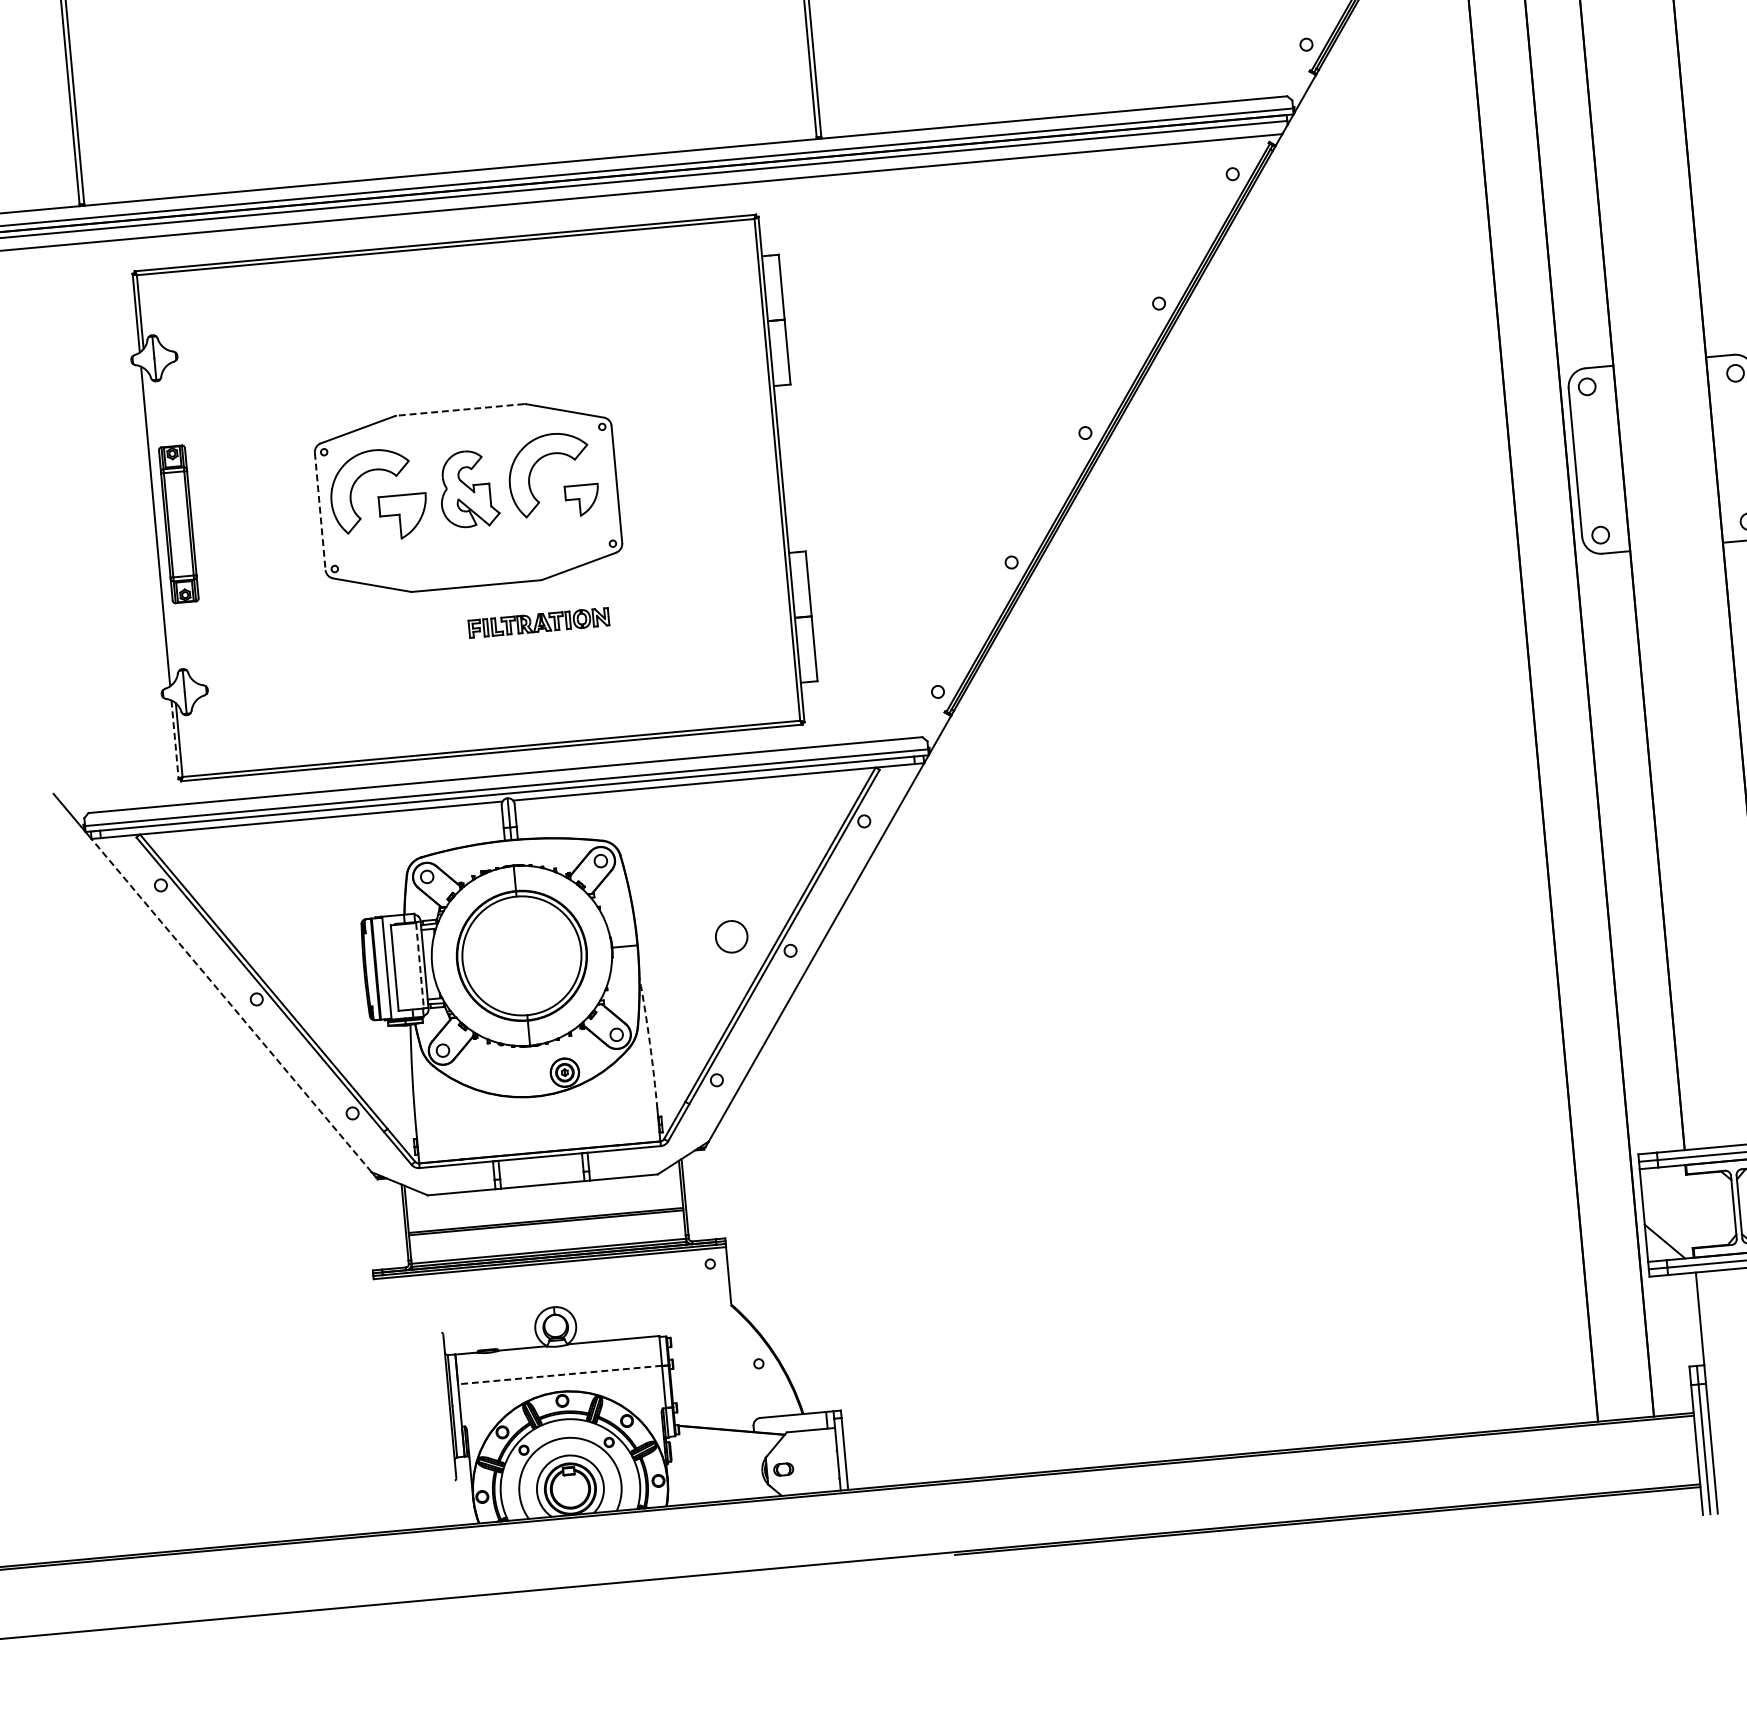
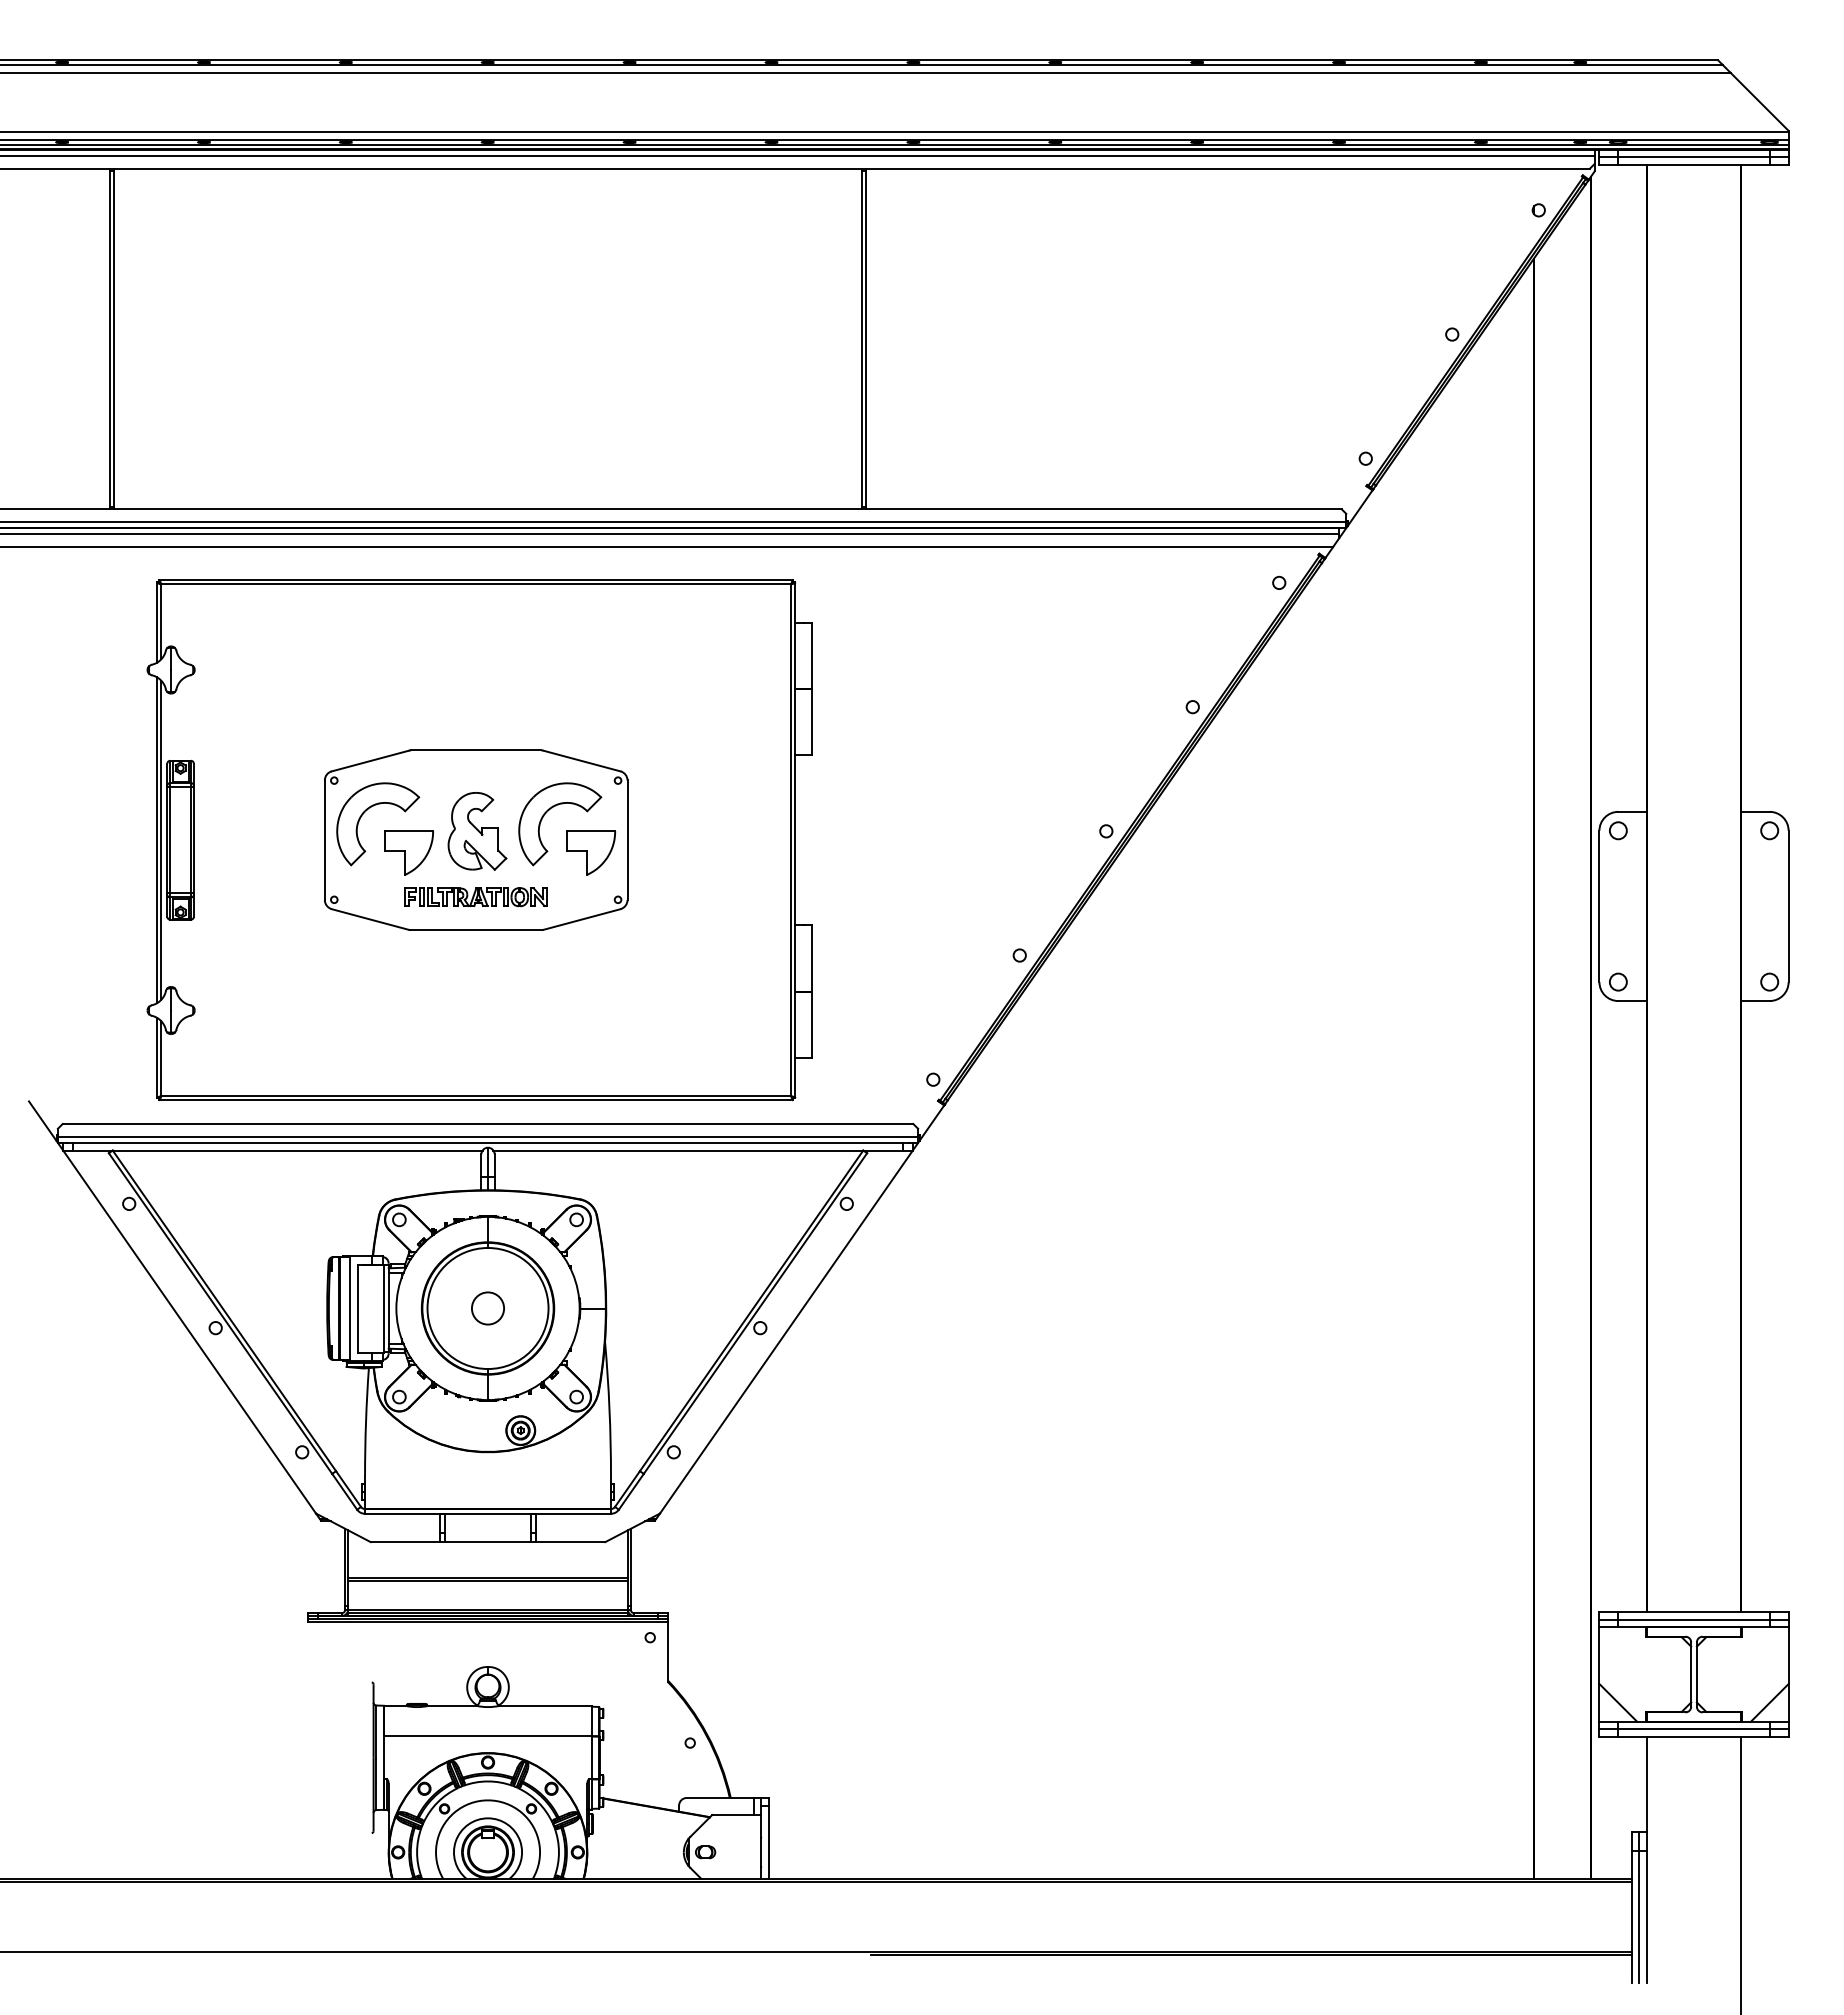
line: (460, 410) -> (476, 750), dashed -> solid
part: (582, 499) -> (591, 852), size x1.43
line: (319, 511) -> (324, 840), dashed -> solid
line: (160, 526) -> (161, 840), added
part: (538, 623) -> (475, 897), moved
line: (174, 740) -> (156, 1058), dashed -> solid
part: (731, 936) -> (487, 1308), moved
line: (419, 966) -> (383, 1309), dashed -> solid
line: (231, 1005) -> (189, 1331), dashed -> solid
arc: (649, 1043) -> (609, 1408), dashed -> solid
line: (559, 1375) -> (487, 1736), dashed -> solid

